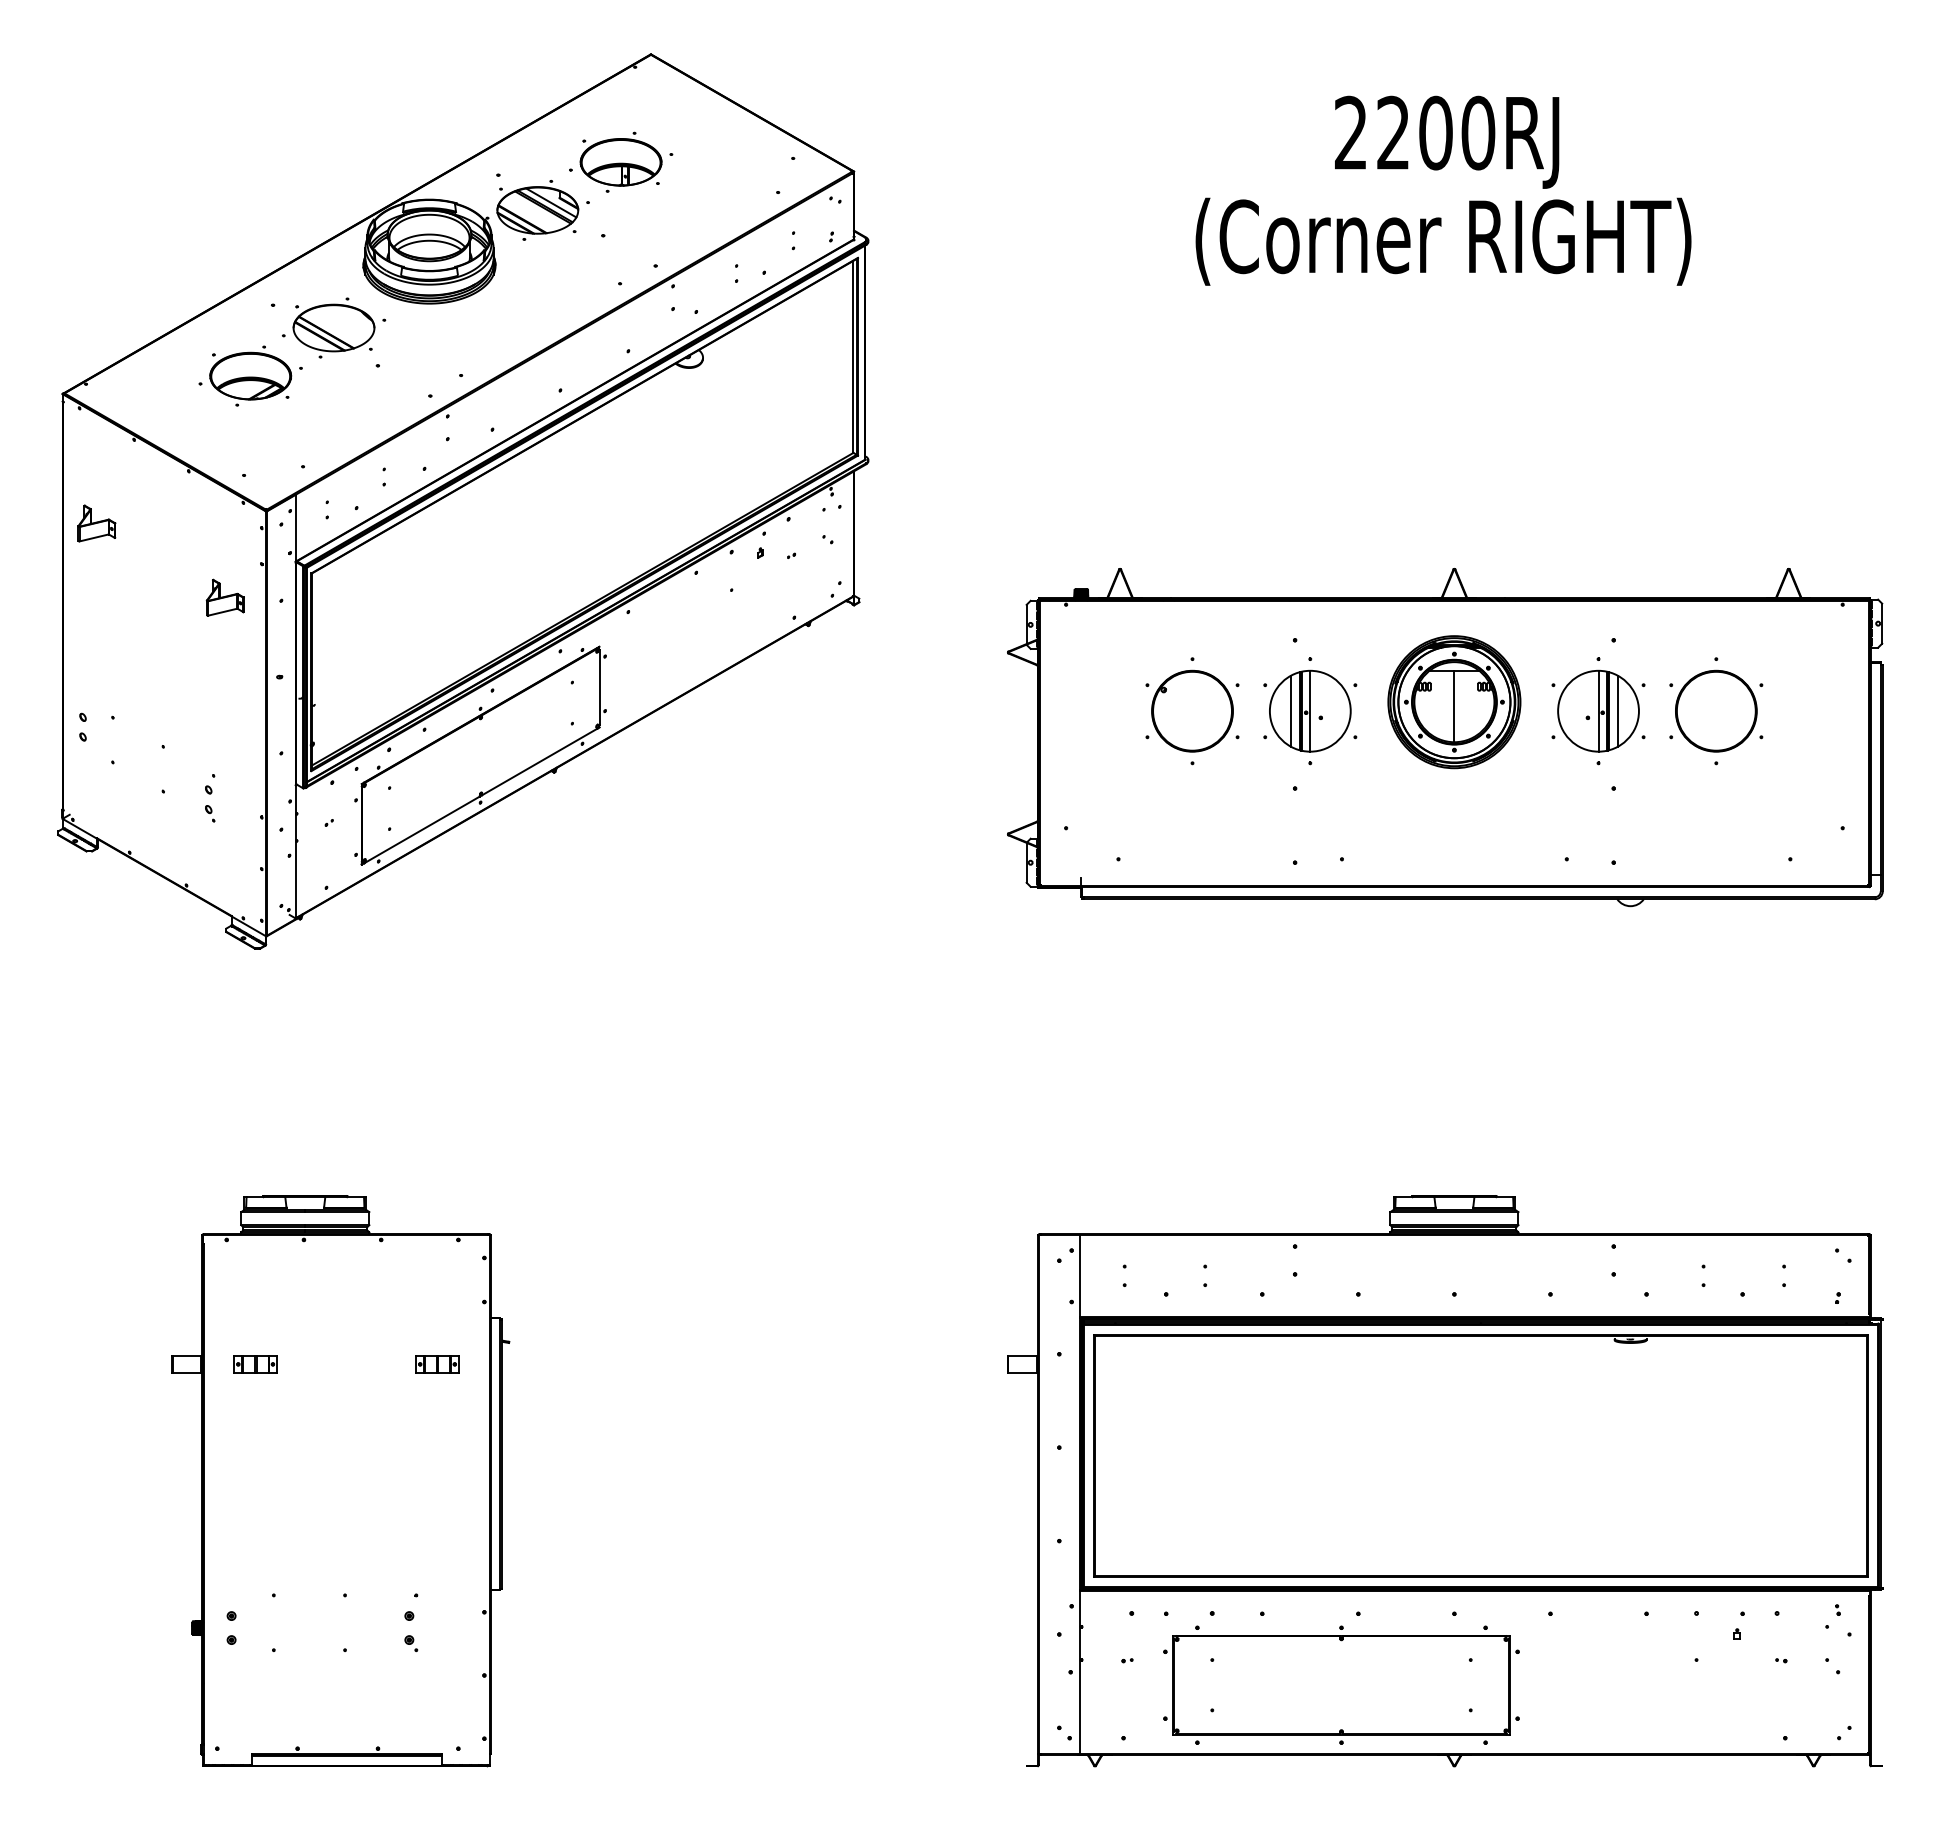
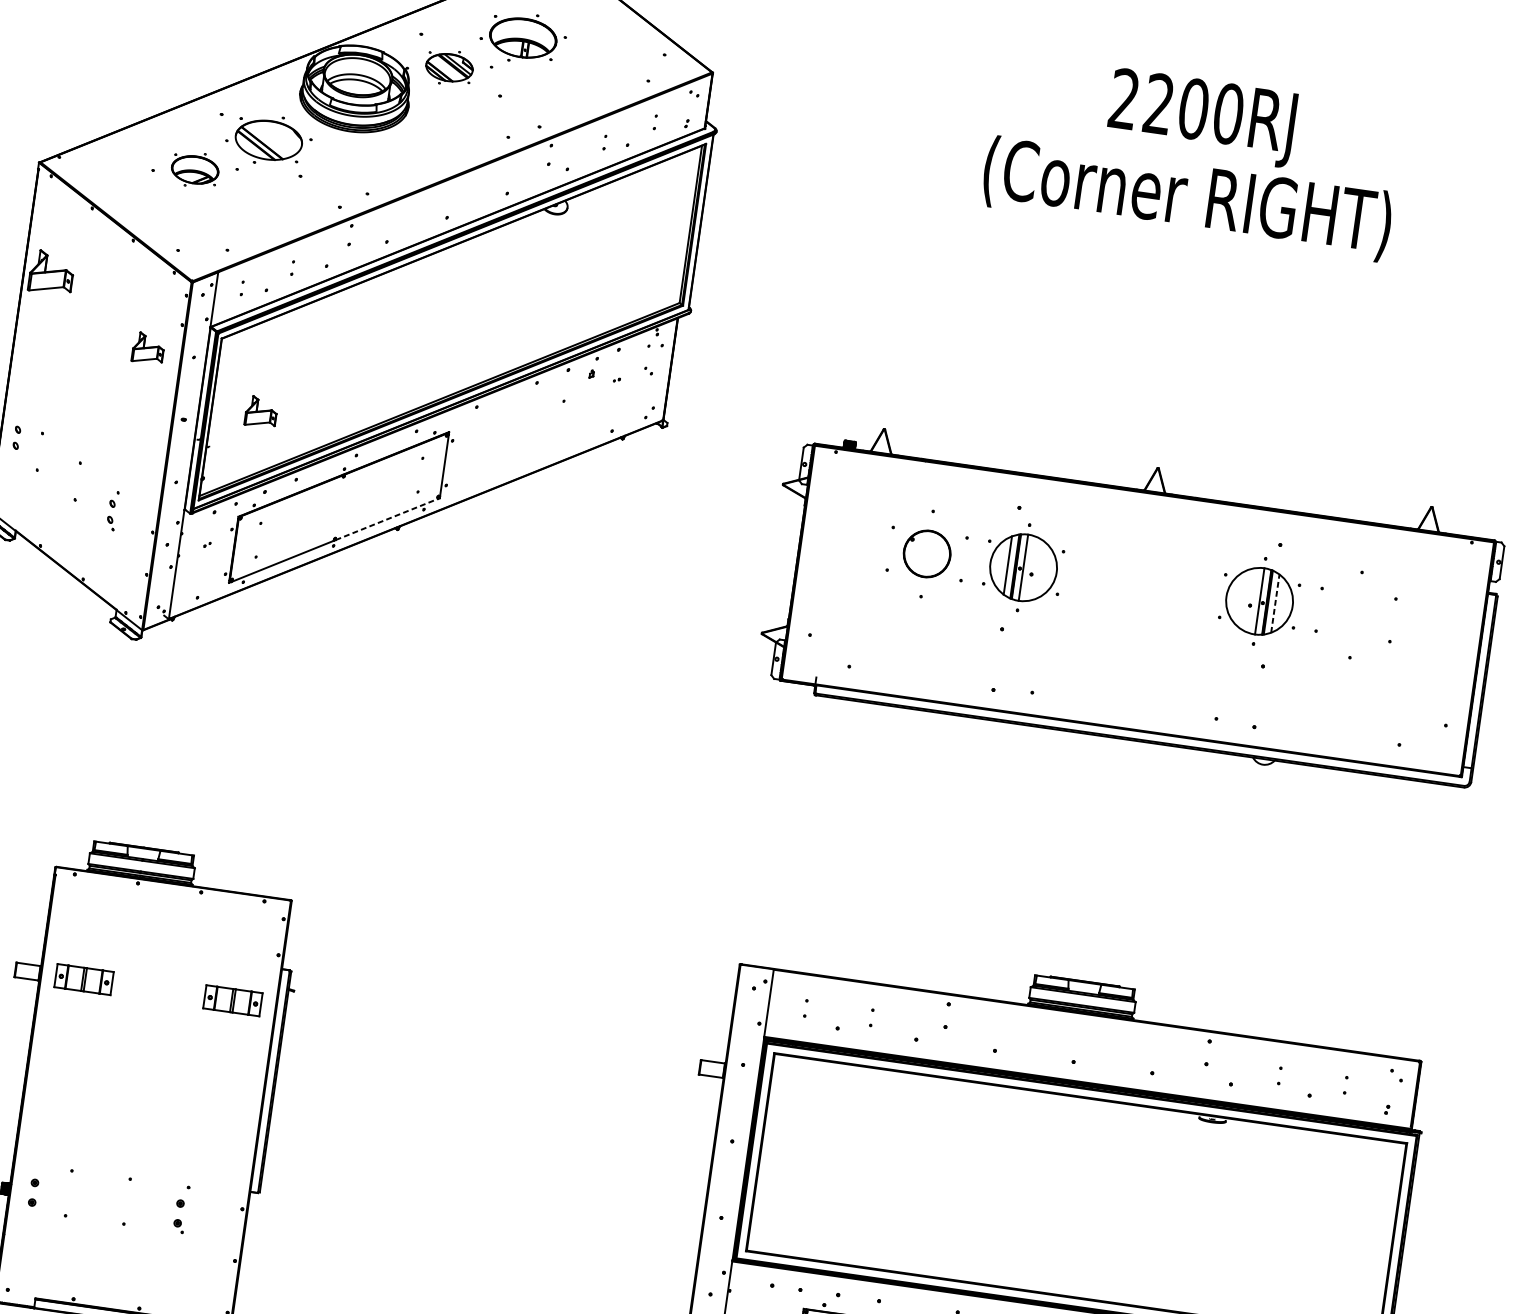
part: (537, 210) -> (449, 67), size x0.7
part: (250, 375) -> (195, 169), size x0.7
part: (96, 523) -> (51, 272), size x1.4
part: (370, 654) -> (260, 411), added
part: (1454, 702) -> (1142, 577), removed
part: (1192, 710) -> (927, 553), size x0.7
part: (1716, 710) -> (1356, 614), removed
line: (1617, 711) -> (1275, 603), solid -> dashed
line: (539, 761) -> (386, 519), solid -> dashed
part: (255, 1364) -> (83, 979), size x1.6
part: (437, 1364) -> (232, 1000), size x1.6

